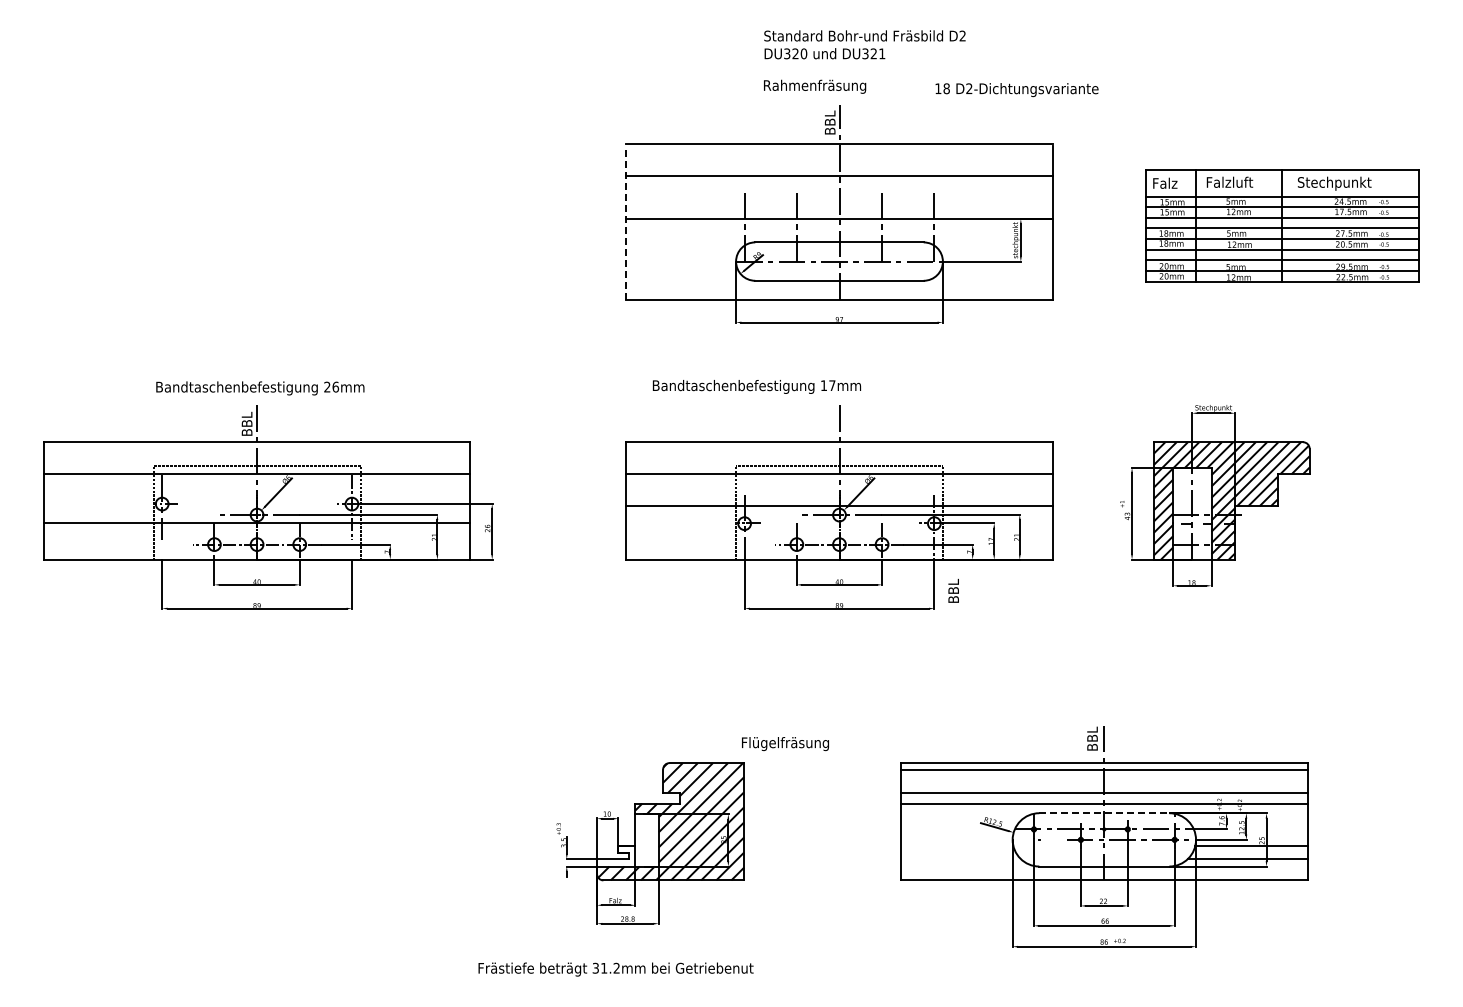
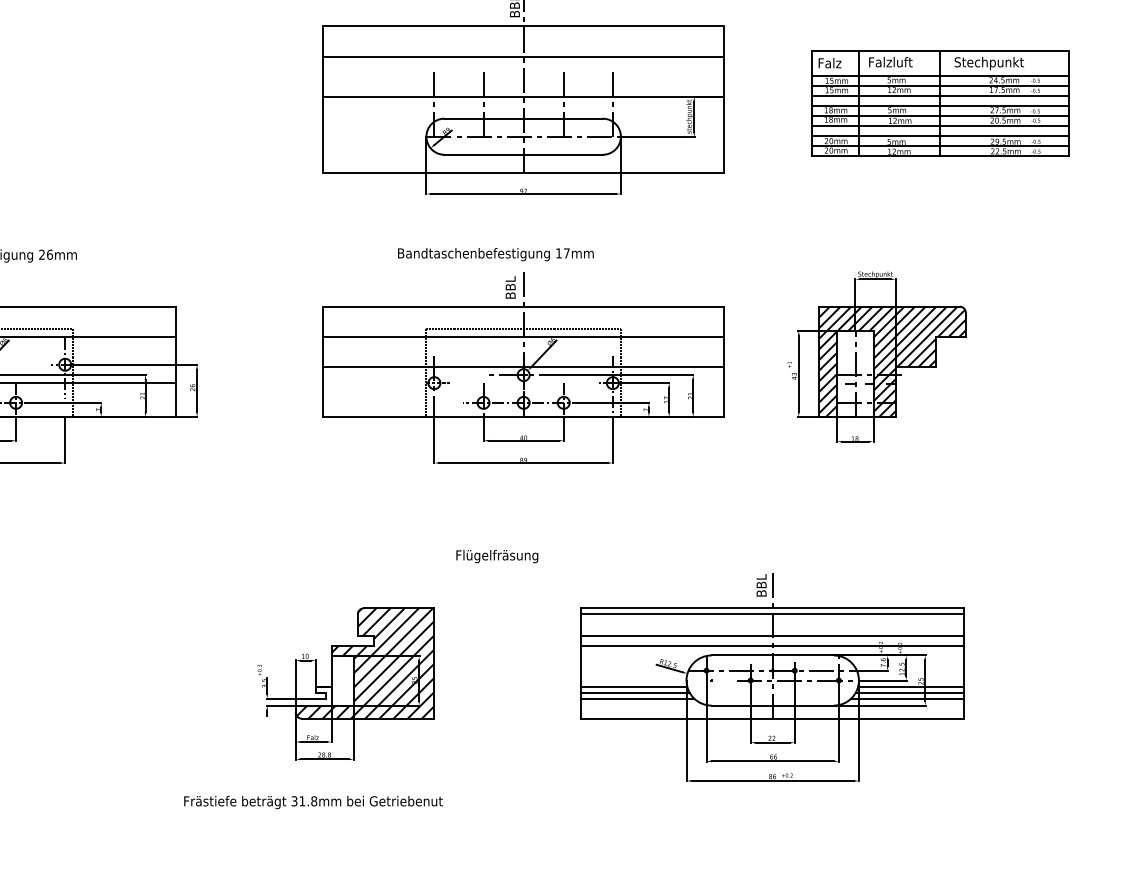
line: (626, 223) -> (323, 100), dashed -> solid
text: (756, 386) -> (495, 254), moved
text: (953, 590) -> (510, 287), moved
text: (785, 744) -> (497, 556), moved
line: (1104, 813) -> (772, 655), dashed -> solid
line: (956, 846) -> (633, 686), added
line: (957, 852) -> (634, 692), added
line: (1249, 852) -> (909, 692), added
line: (960, 859) -> (637, 698), added
text: (616, 968) -> (313, 801), 31.2mm -> 31.8mm

